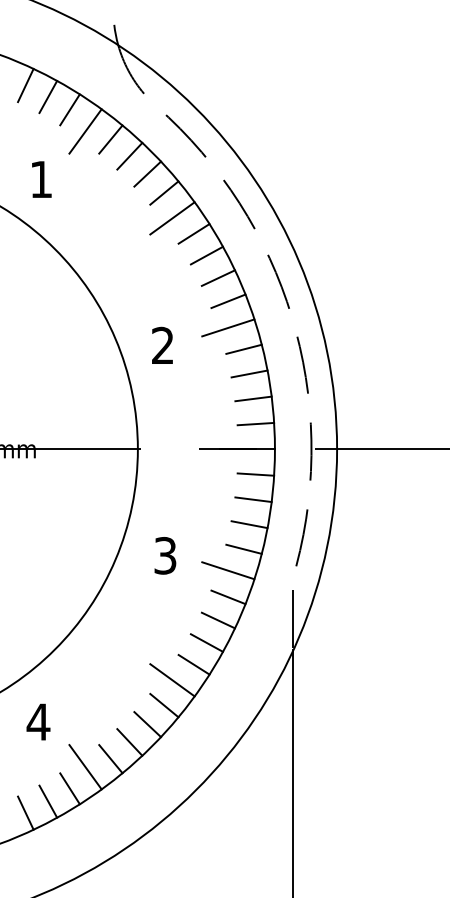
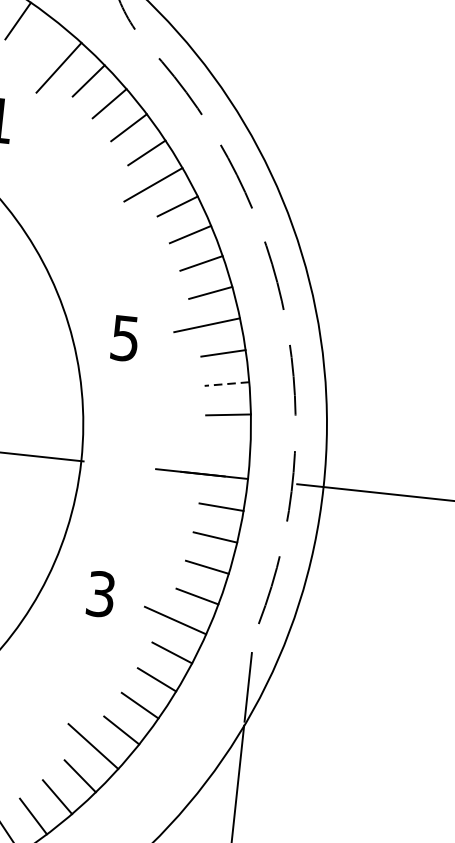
line: (69, 109) -> (42, 39), removed
text: (162, 345) -> (124, 338), 2 -> 5
line: (249, 374) -> (226, 384), solid -> dashed
line: (255, 423) -> (227, 445), removed

